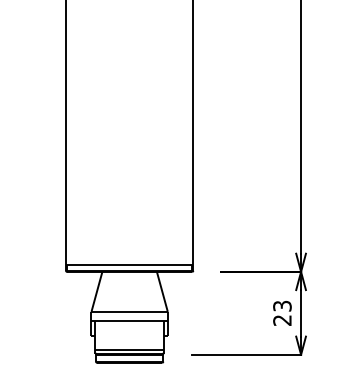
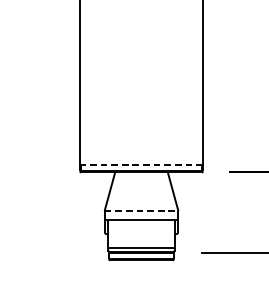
line: (129, 264) -> (141, 165), solid -> dashed
line: (130, 311) -> (142, 210), solid -> dashed

